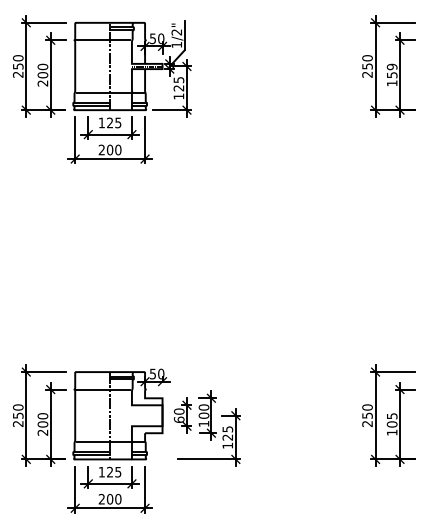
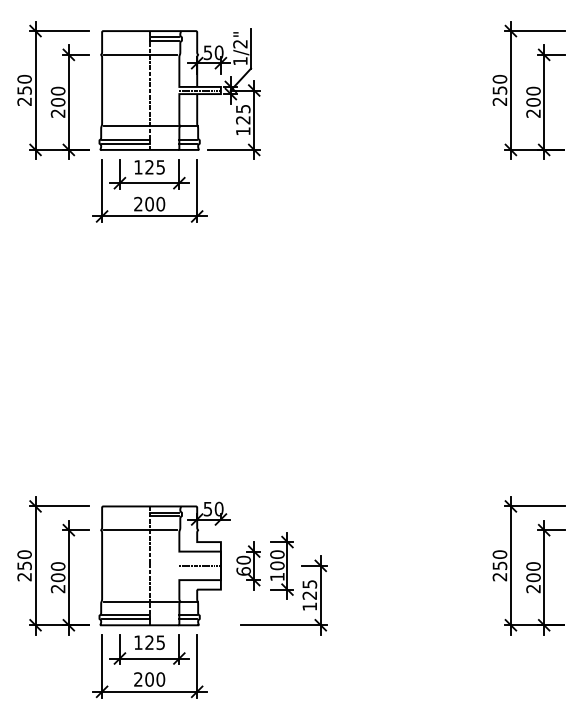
text: (391, 75) -> (532, 102), 159 -> 200
line: (146, 415) -> (199, 565), added
text: (391, 424) -> (532, 577), 105 -> 200

